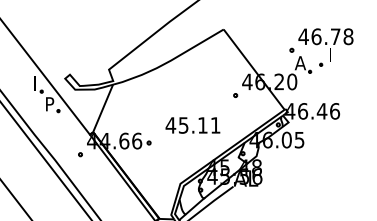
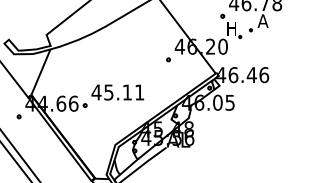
text: (333, 55) -> (262, 21), I -> A
text: (300, 63) -> (231, 28), A -> H
text: (192, 125) -> (117, 92), moved

